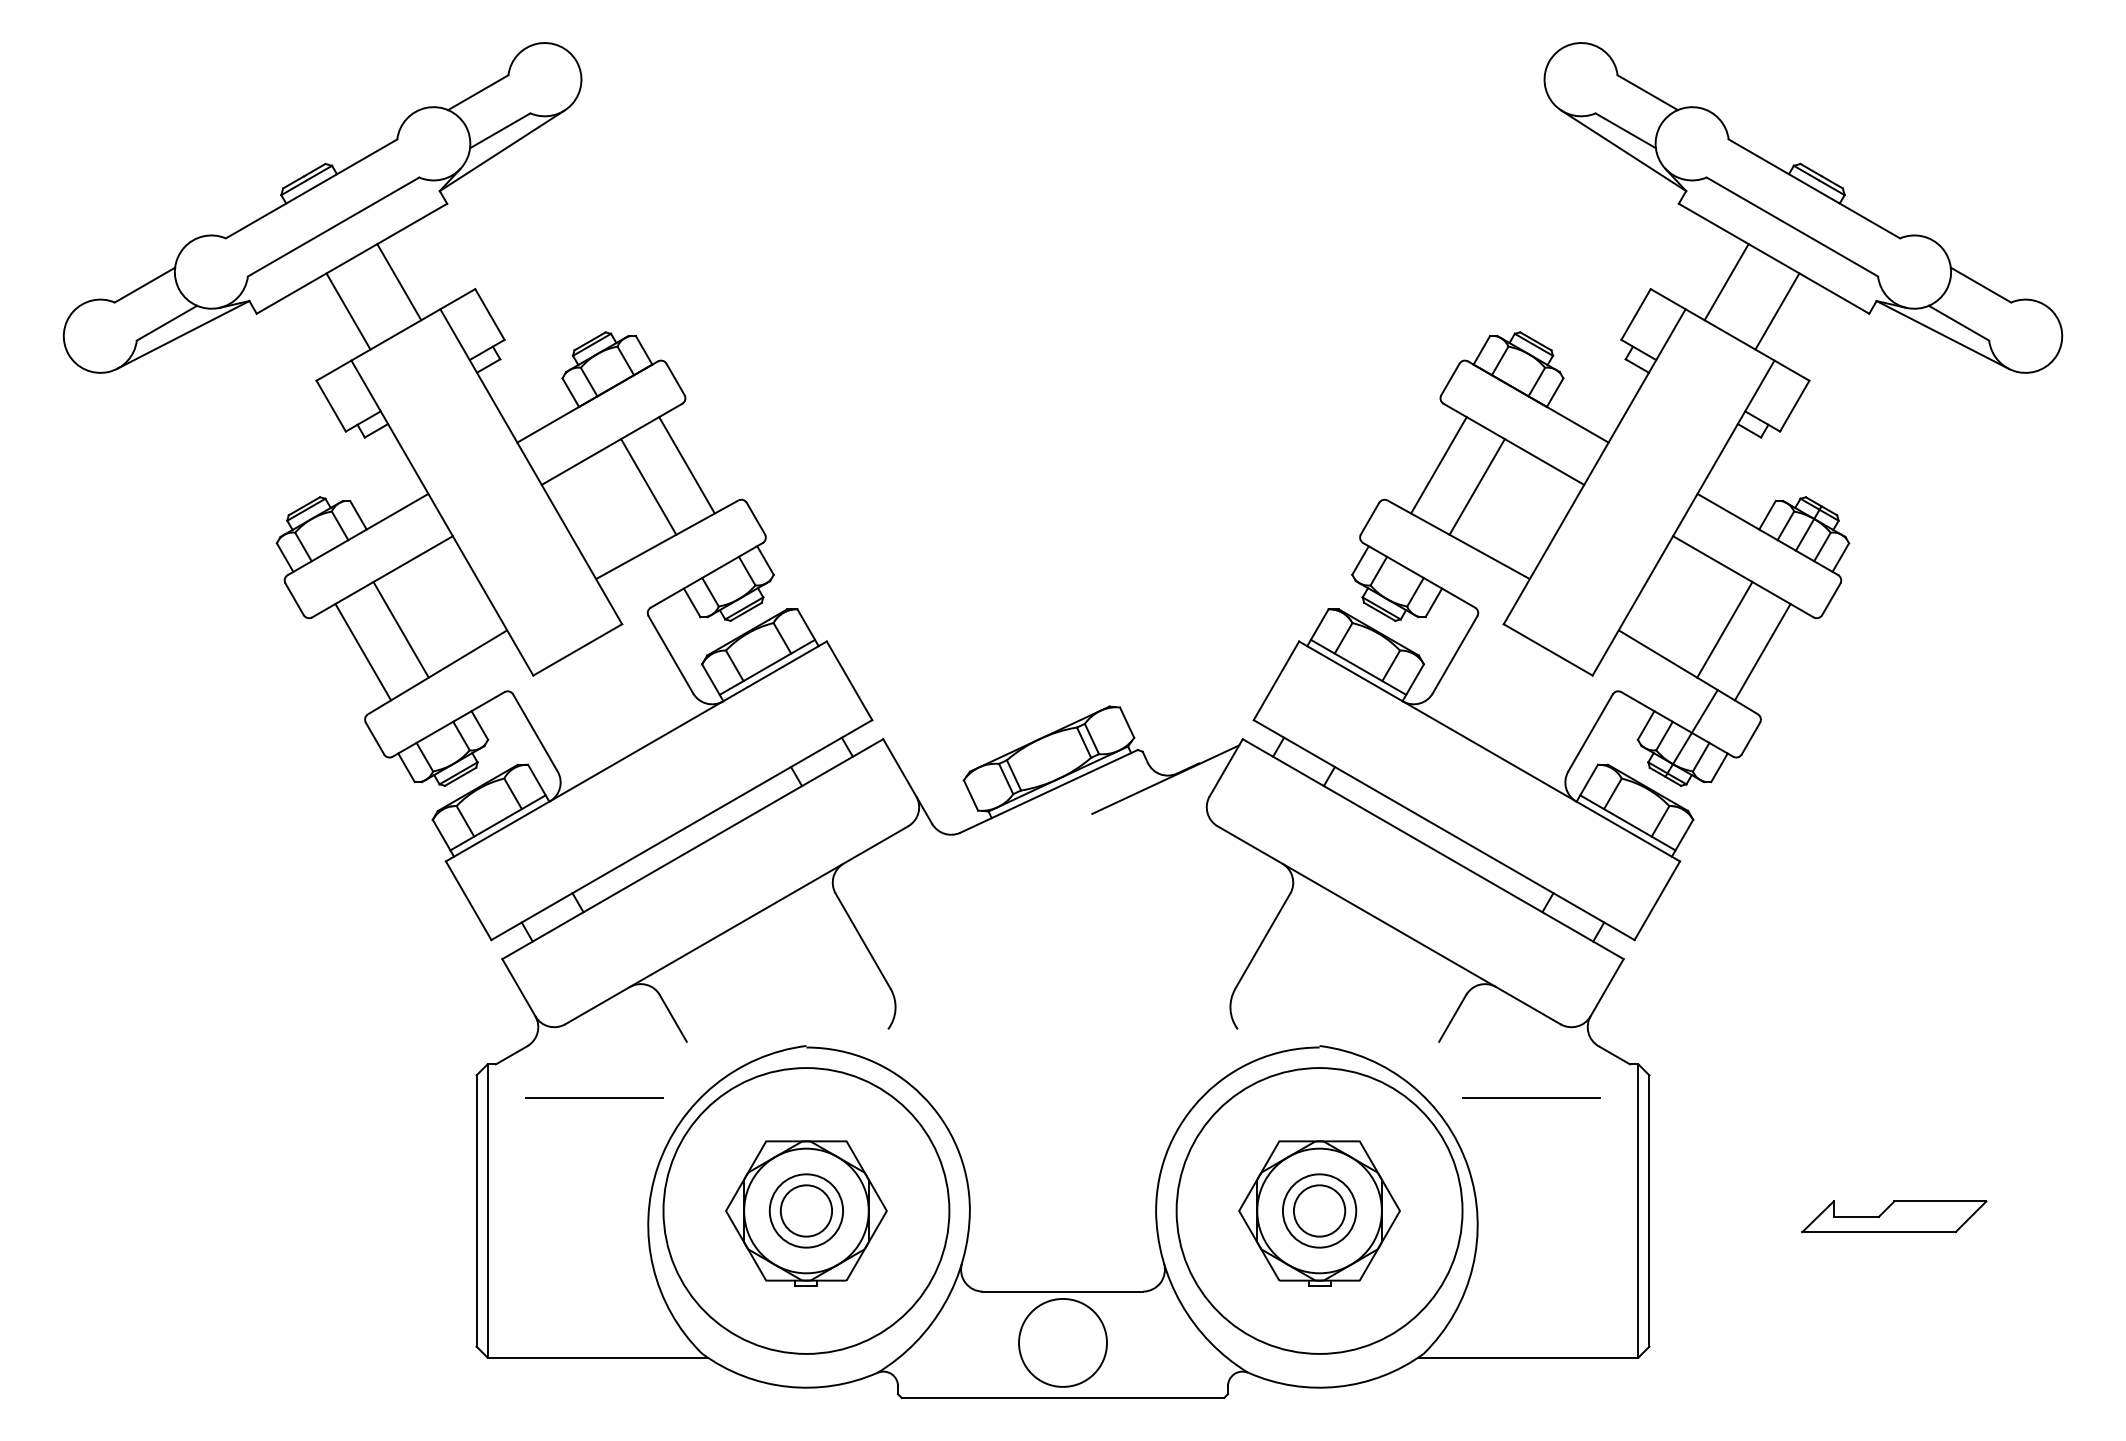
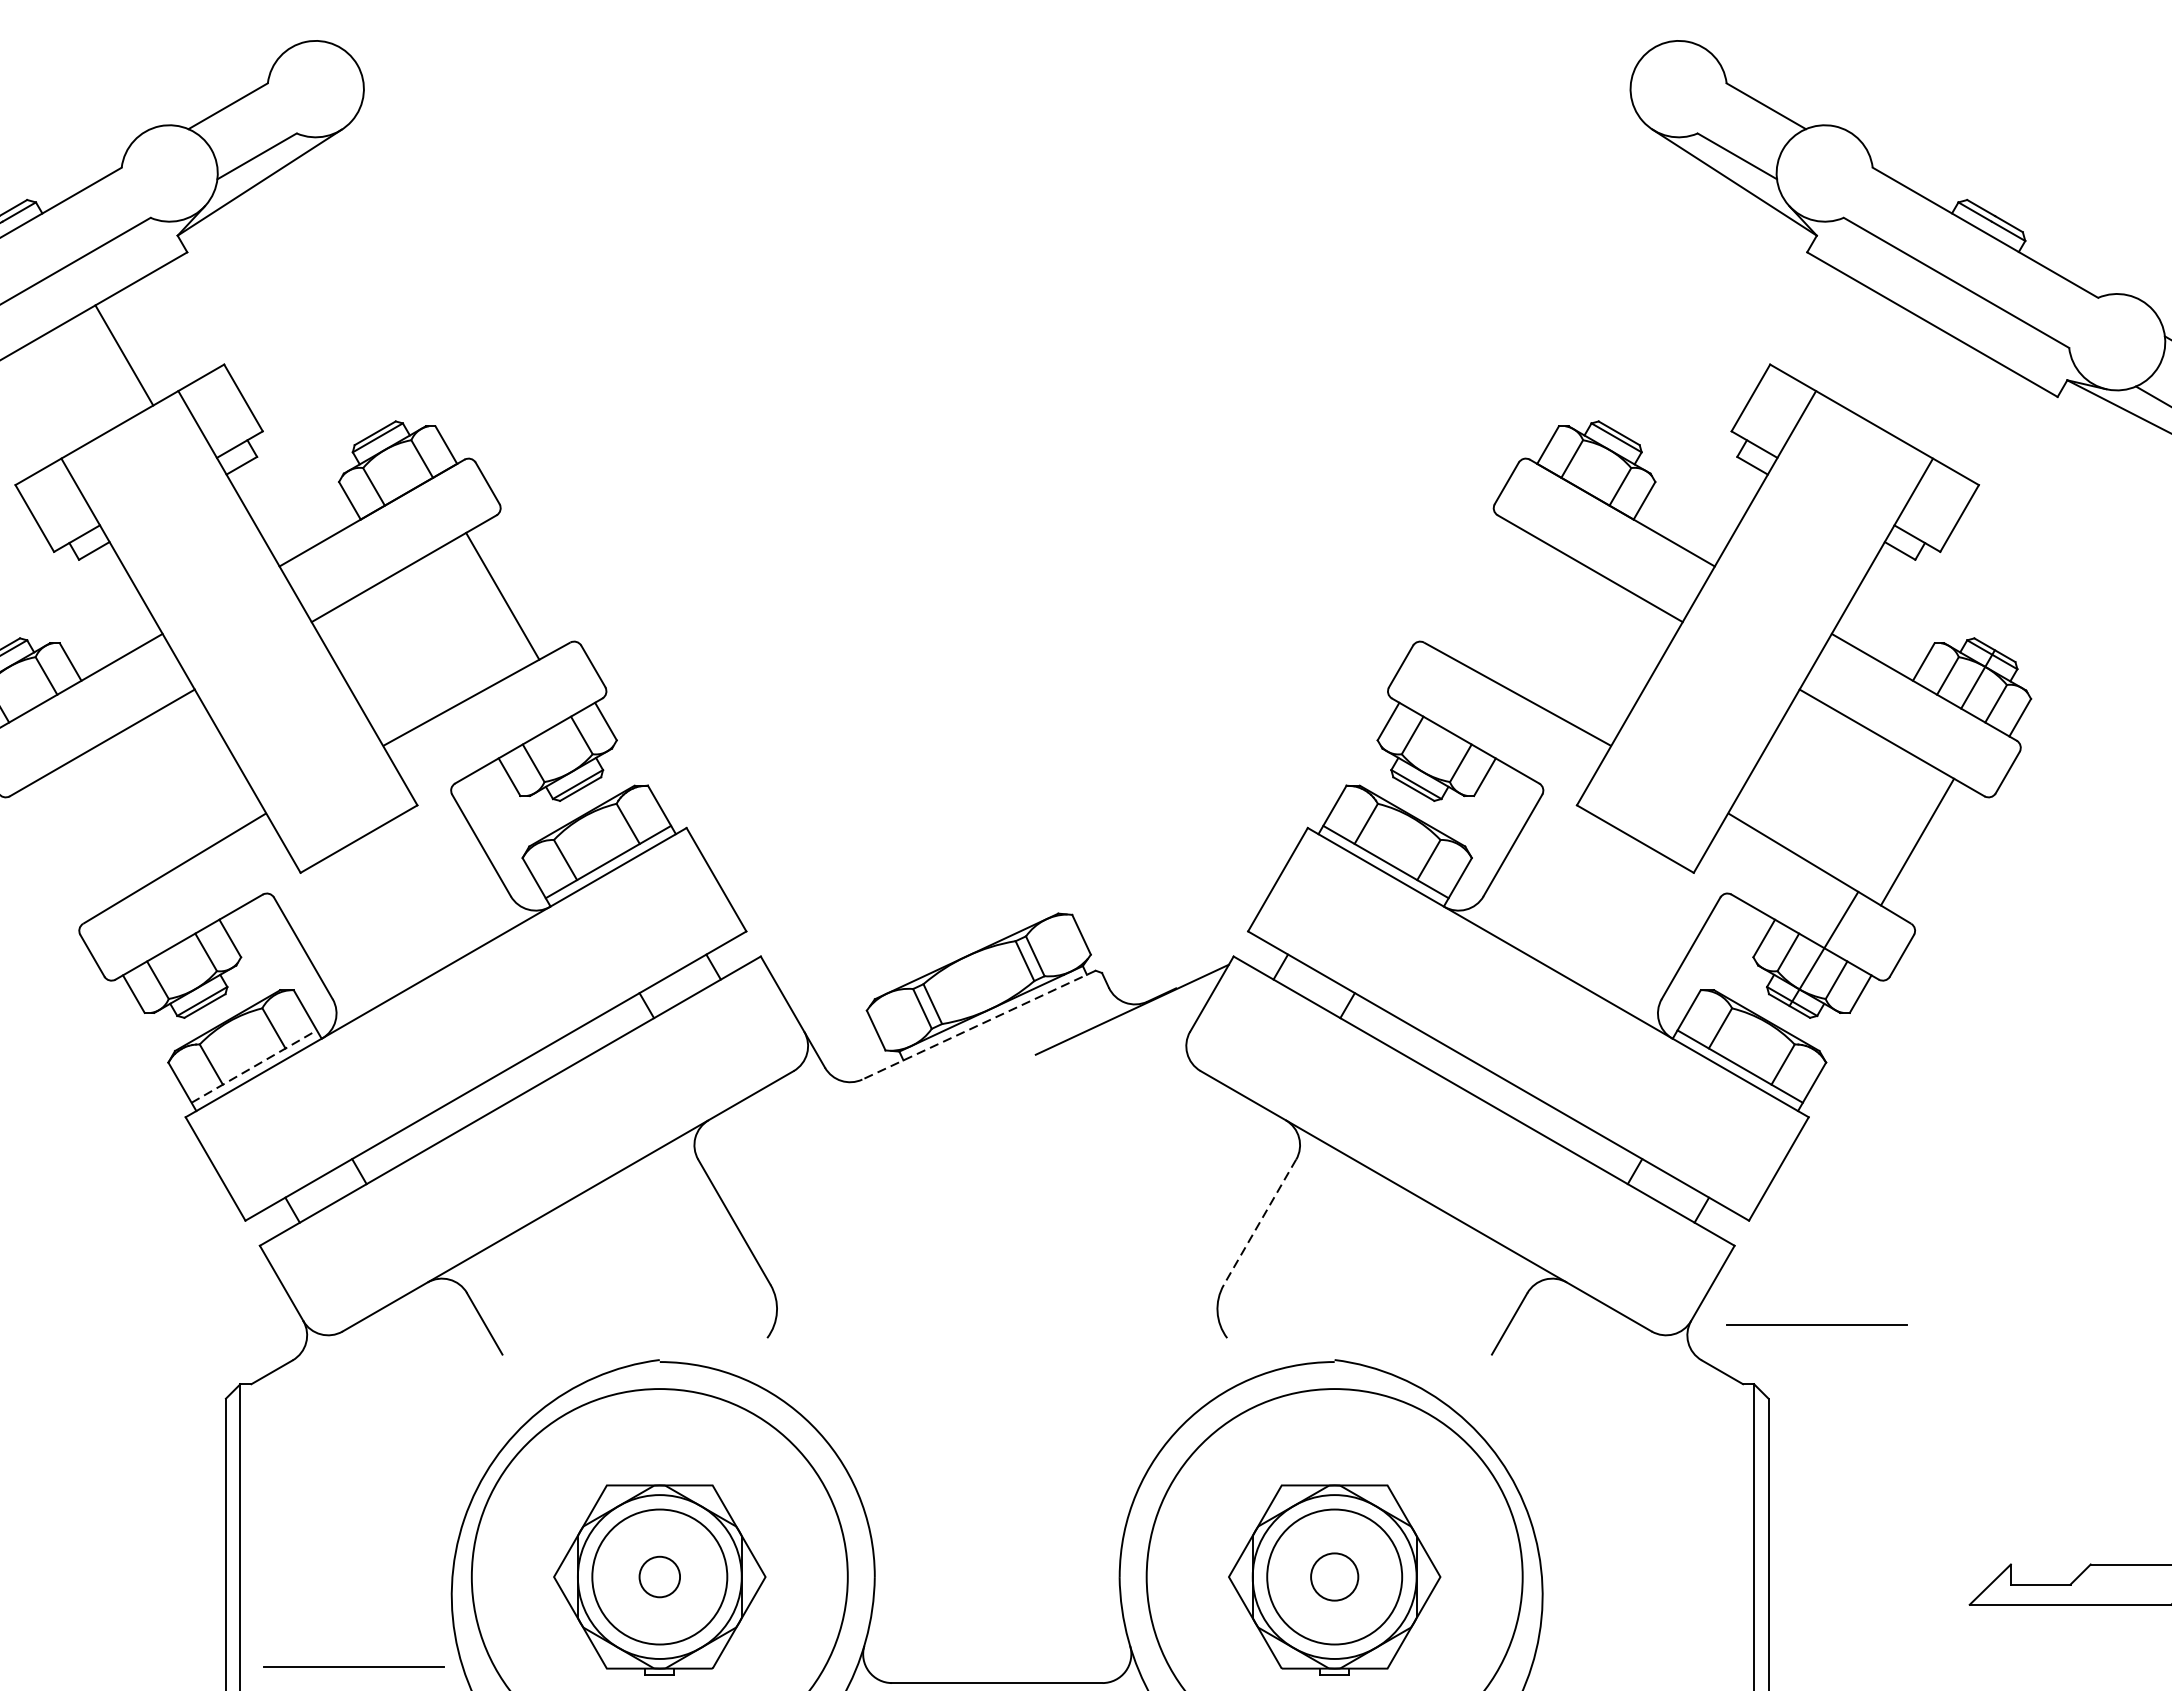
line: (1726, 282) -> (1869, 355), removed
line: (348, 311) -> (57, 394), removed
line: (1777, 311) -> (1936, 394), removed
line: (1438, 465) -> (1491, 596), removed
line: (648, 486) -> (452, 624), removed
line: (1476, 486) -> (1541, 624), removed
line: (400, 629) -> (125, 812), removed
line: (1724, 629) -> (1867, 812), removed
line: (363, 652) -> (77, 842), removed
line: (1049, 791) -> (979, 1025), solid -> dashed
line: (498, 822) -> (254, 1066), solid -> dashed
line: (1262, 941) -> (1259, 1222), solid -> dashed
line: (594, 1097) -> (353, 1665), moved
line: (1531, 1097) -> (1817, 1323), moved
circle: (806, 1210) -> (659, 1576), size x0.6
circle: (806, 1210) -> (659, 1576), size x1.4
circle: (1319, 1210) -> (1334, 1576), size x0.7
circle: (1319, 1210) -> (1334, 1576), size x1.4

